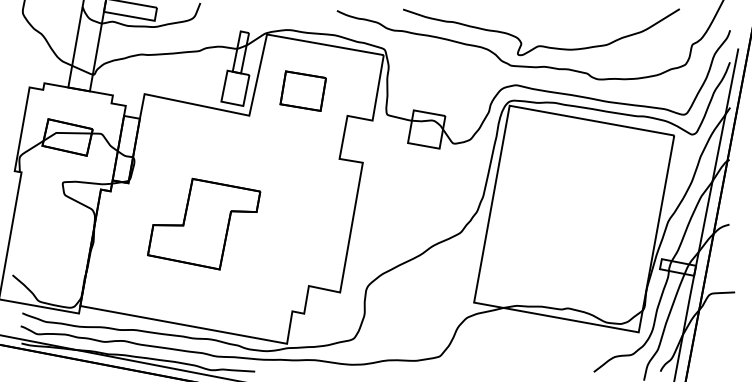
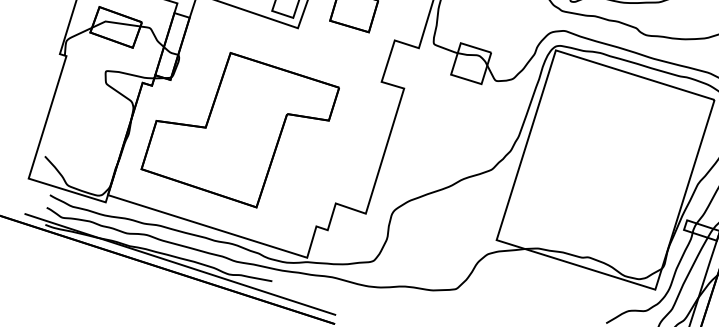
part: (203, 223) -> (239, 128), size x1.67

